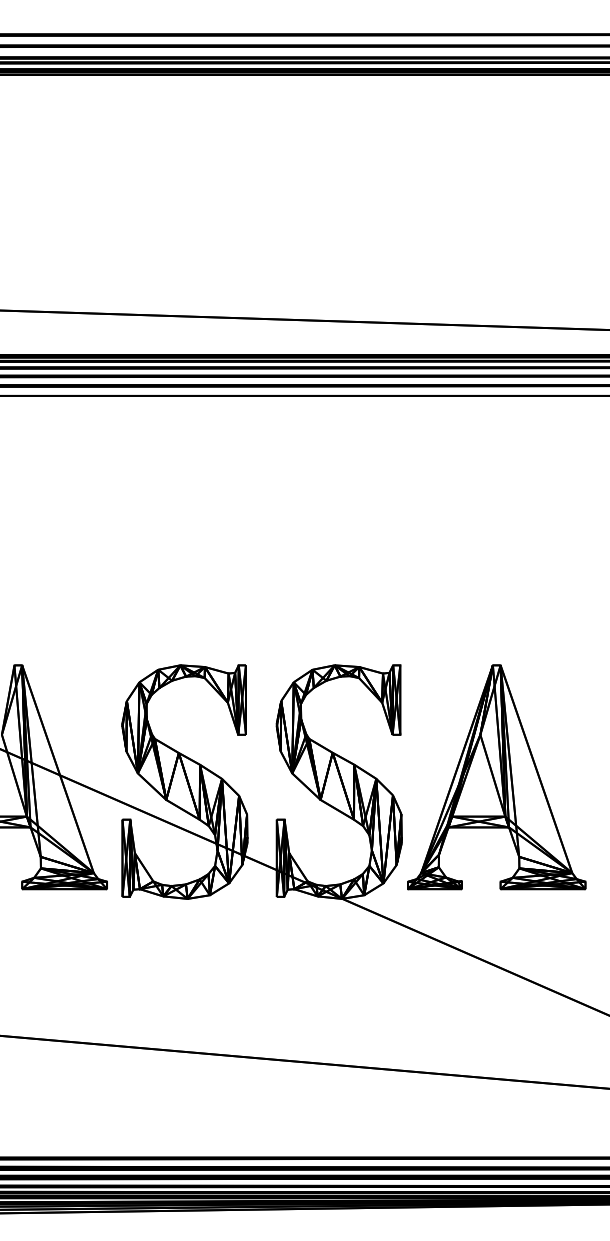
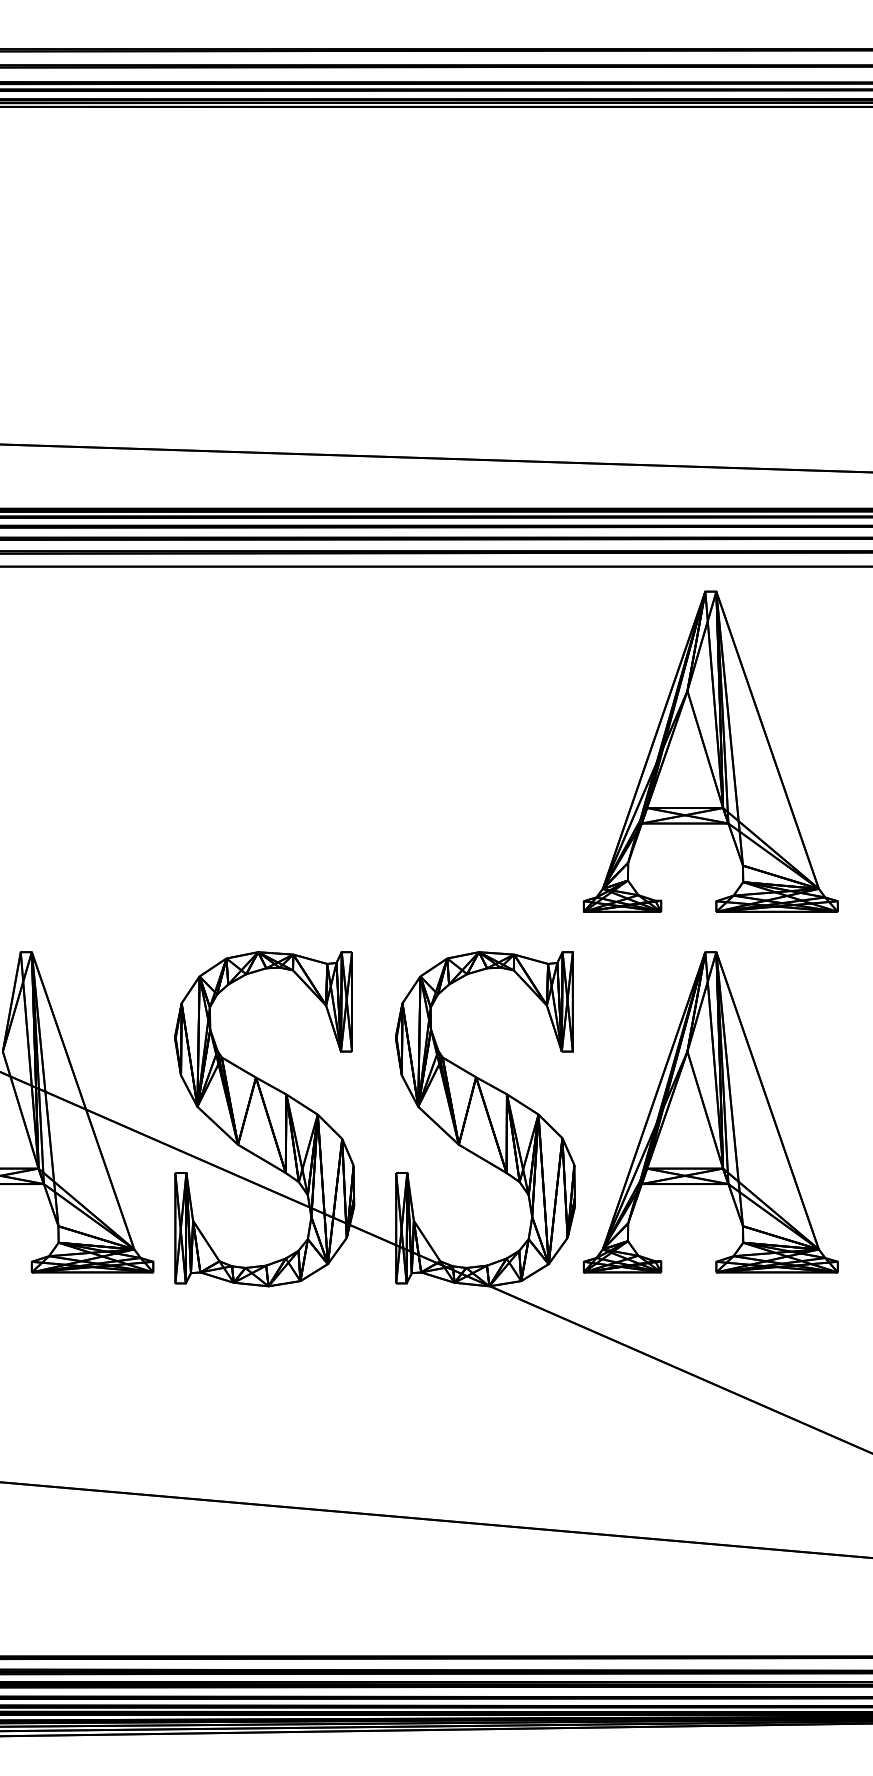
part: (496, 525) -> (710, 752), added

